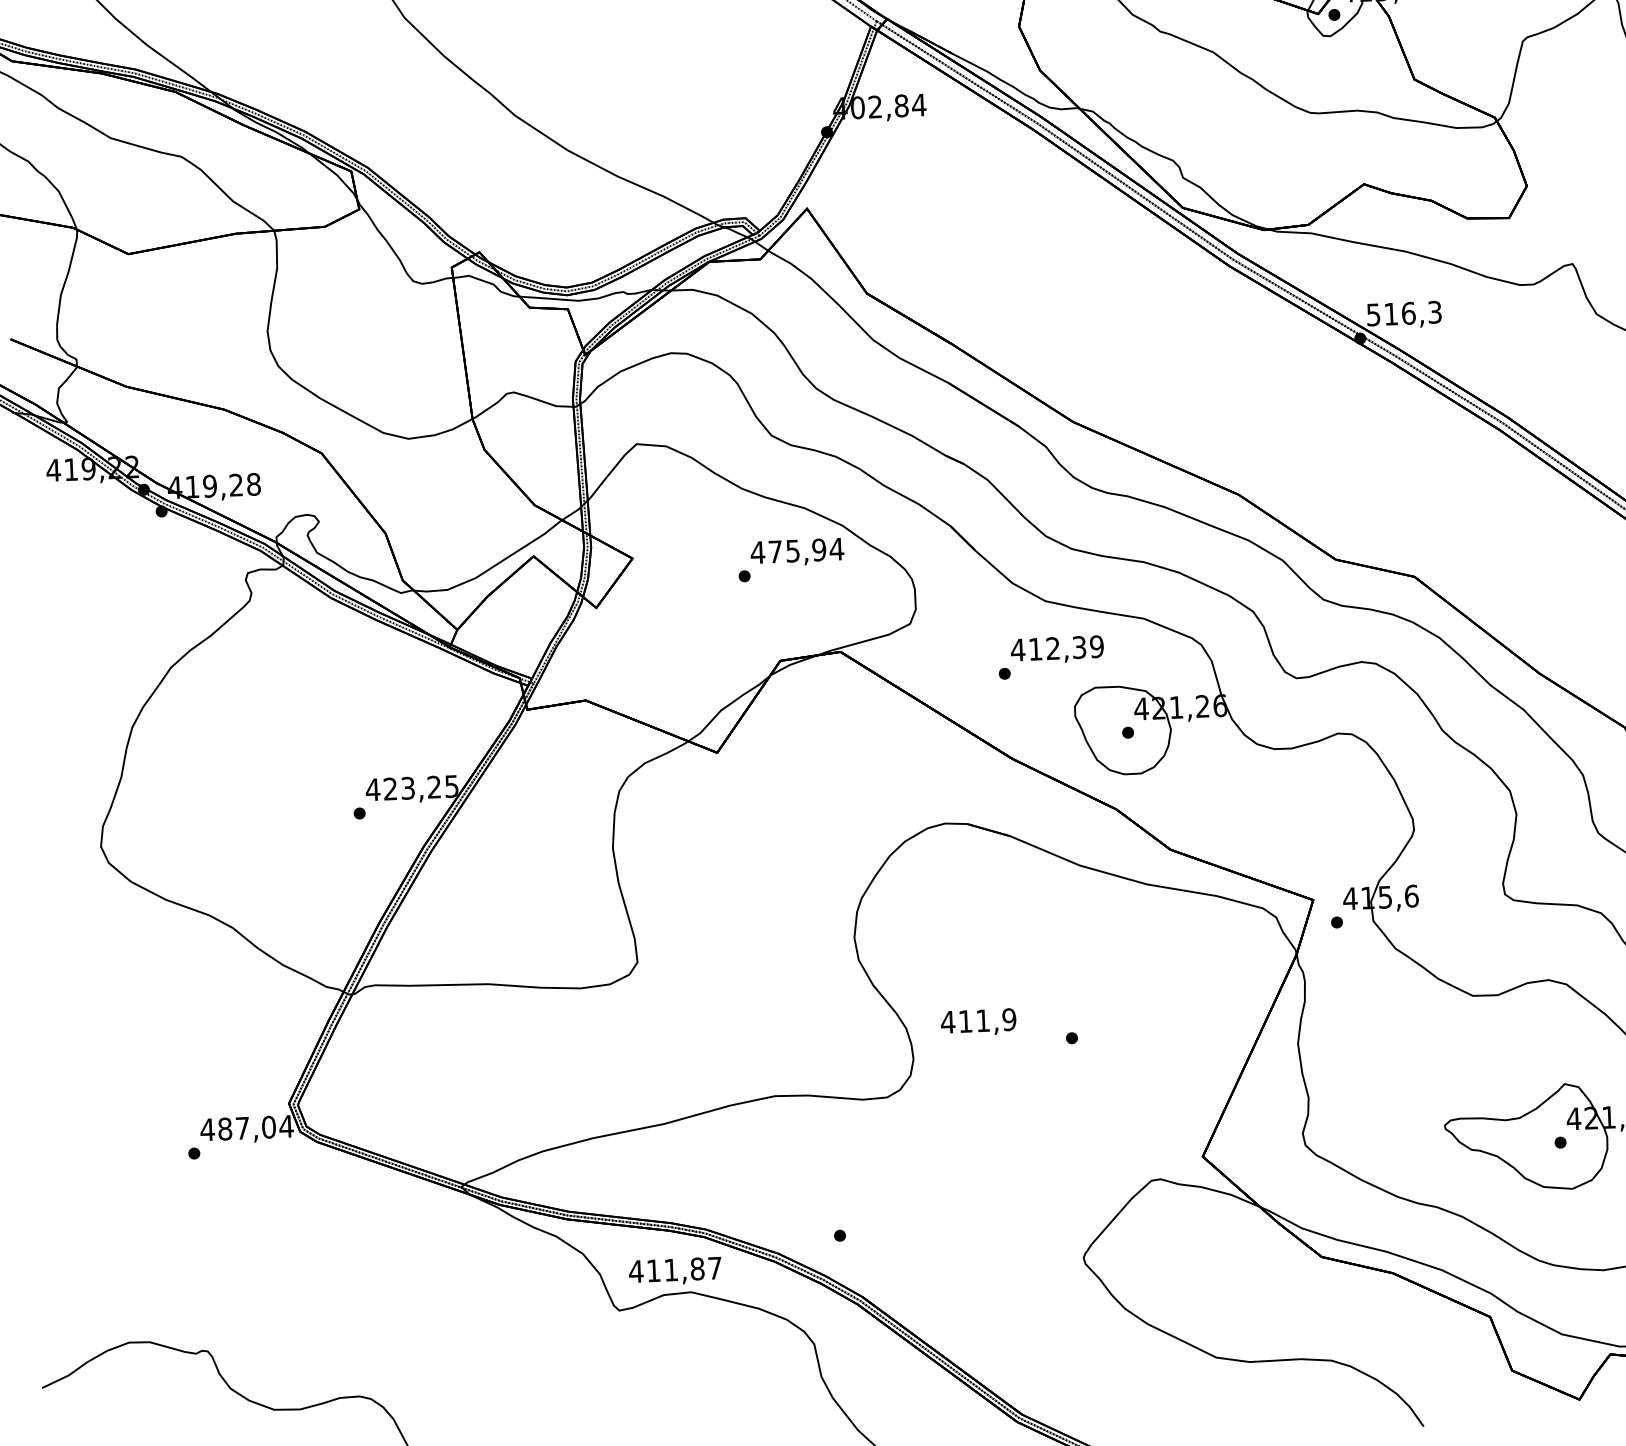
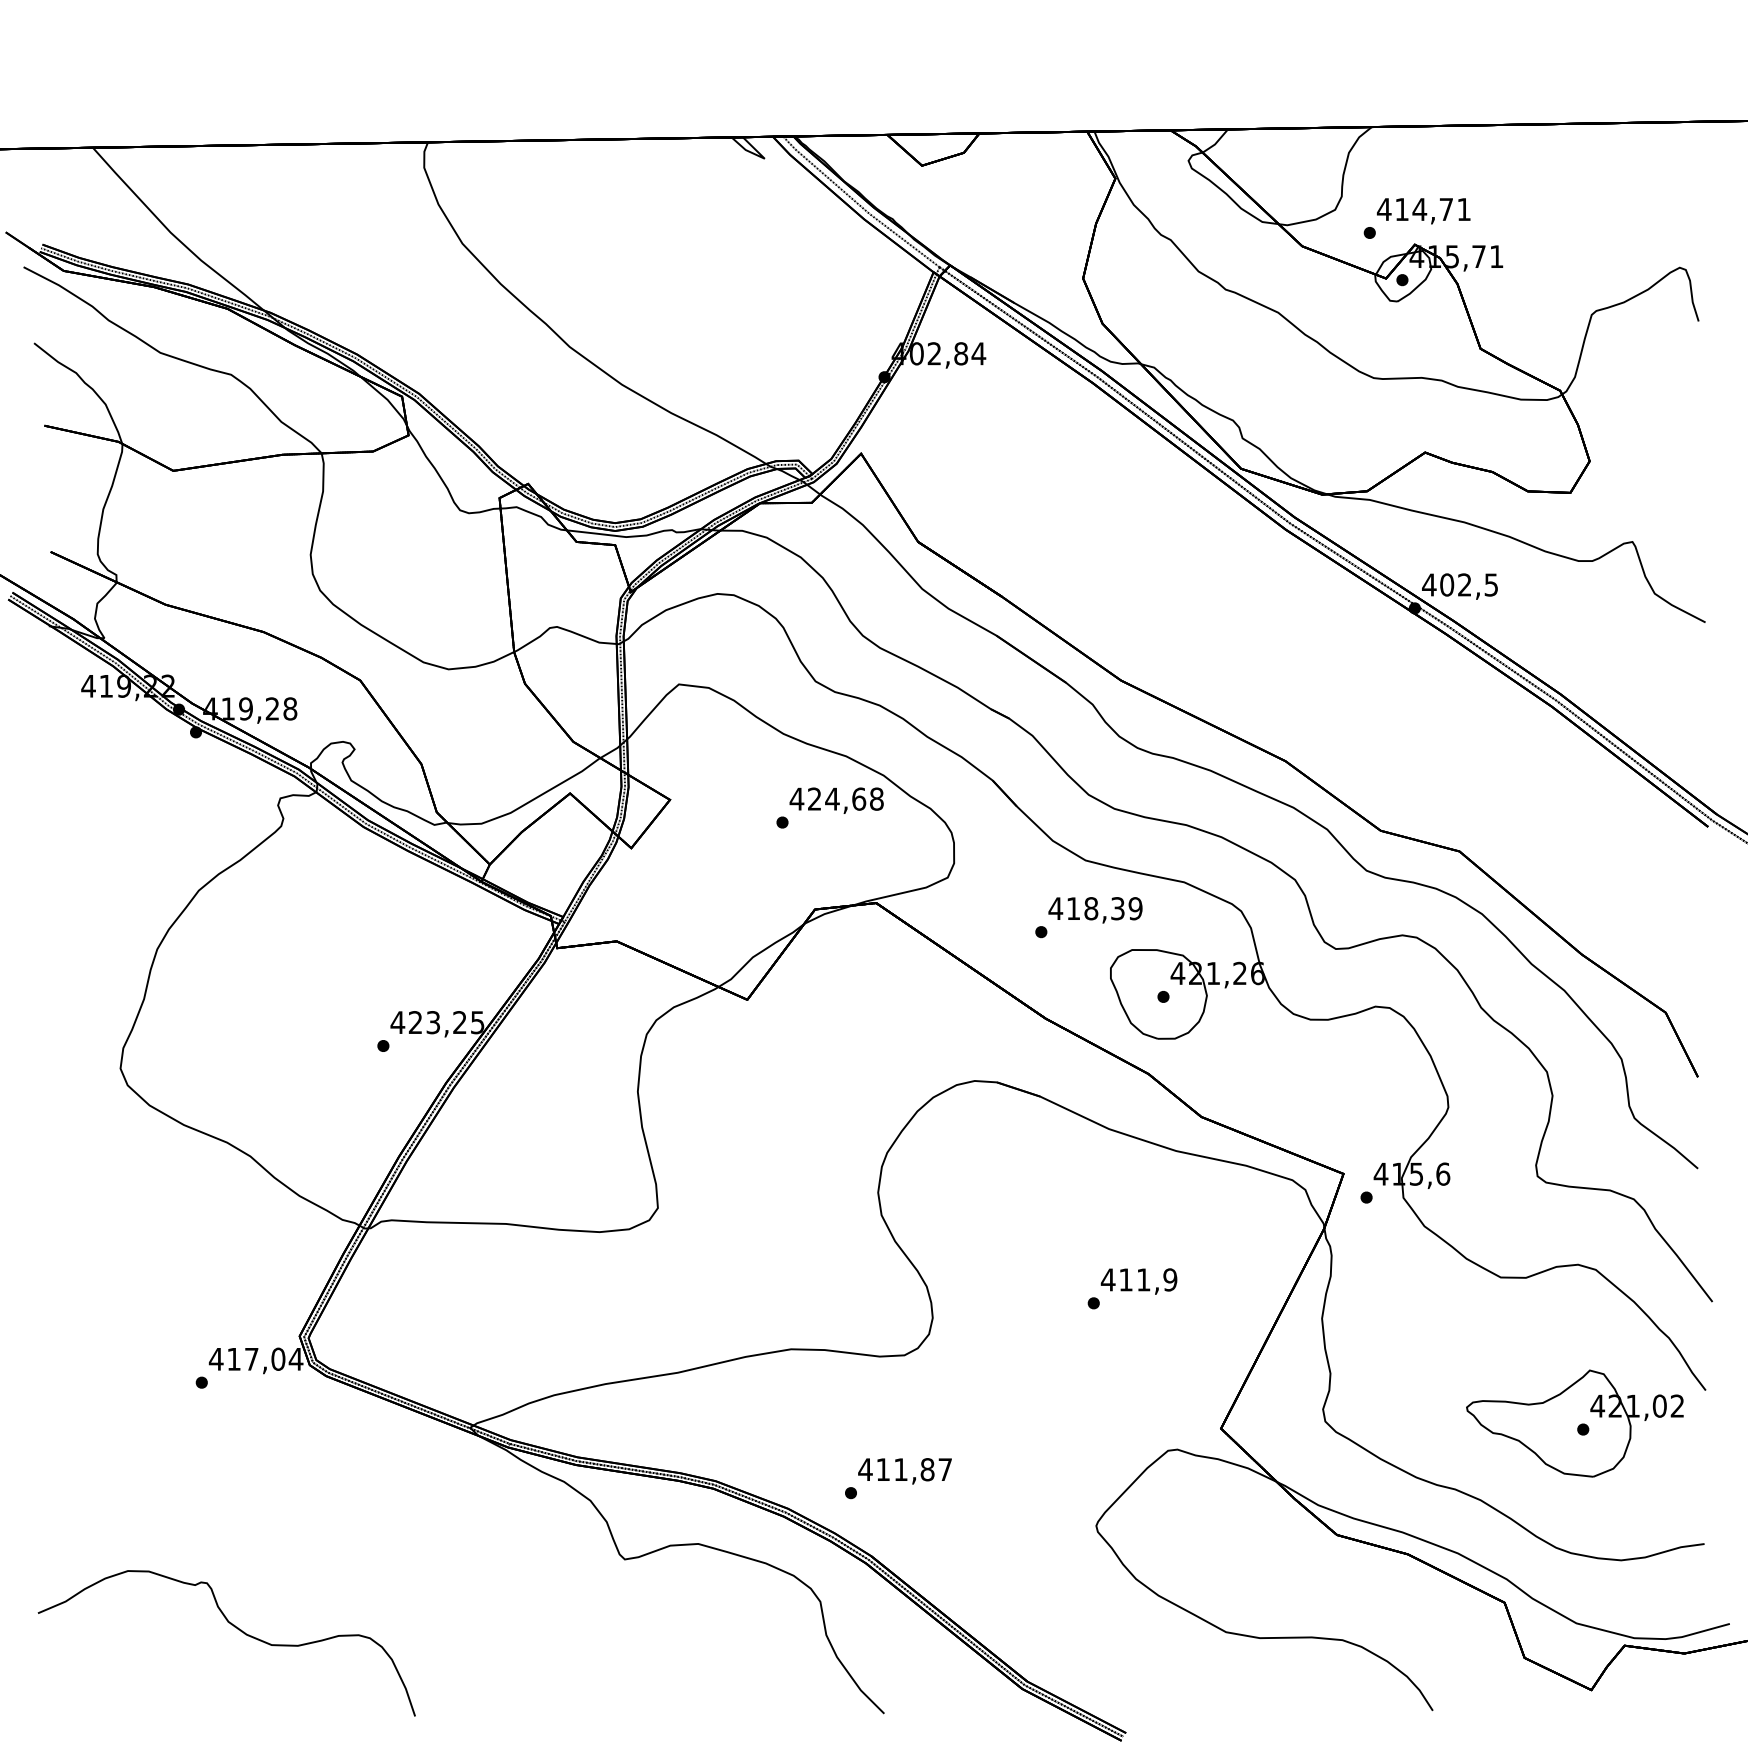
text: (1404, 313) -> (1460, 584), 516,3 -> 402,5
text: (806, 549) -> (846, 798), 475,94 -> 424,68
text: (1053, 648) -> (1091, 908), 412,39 -> 418,39
text: (978, 1022) -> (1138, 1281), moved
text: (224, 1128) -> (233, 1358), 487,04 -> 417,04
text: (674, 1271) -> (904, 1471), moved

